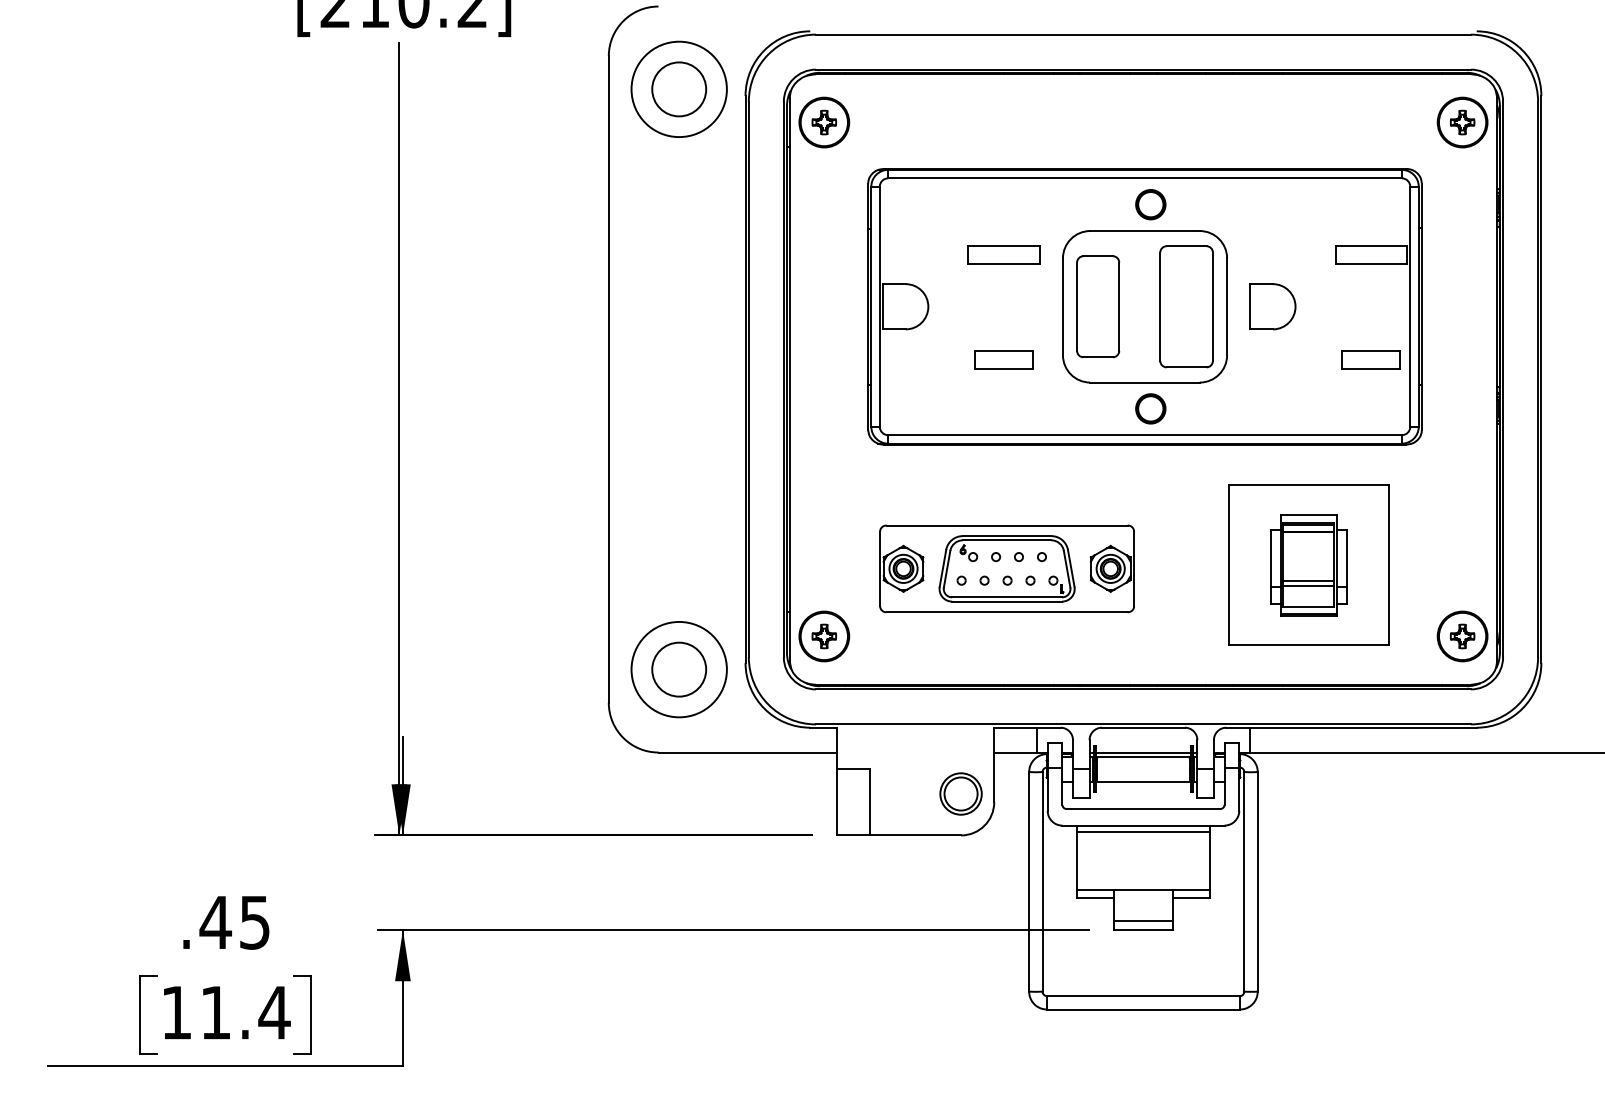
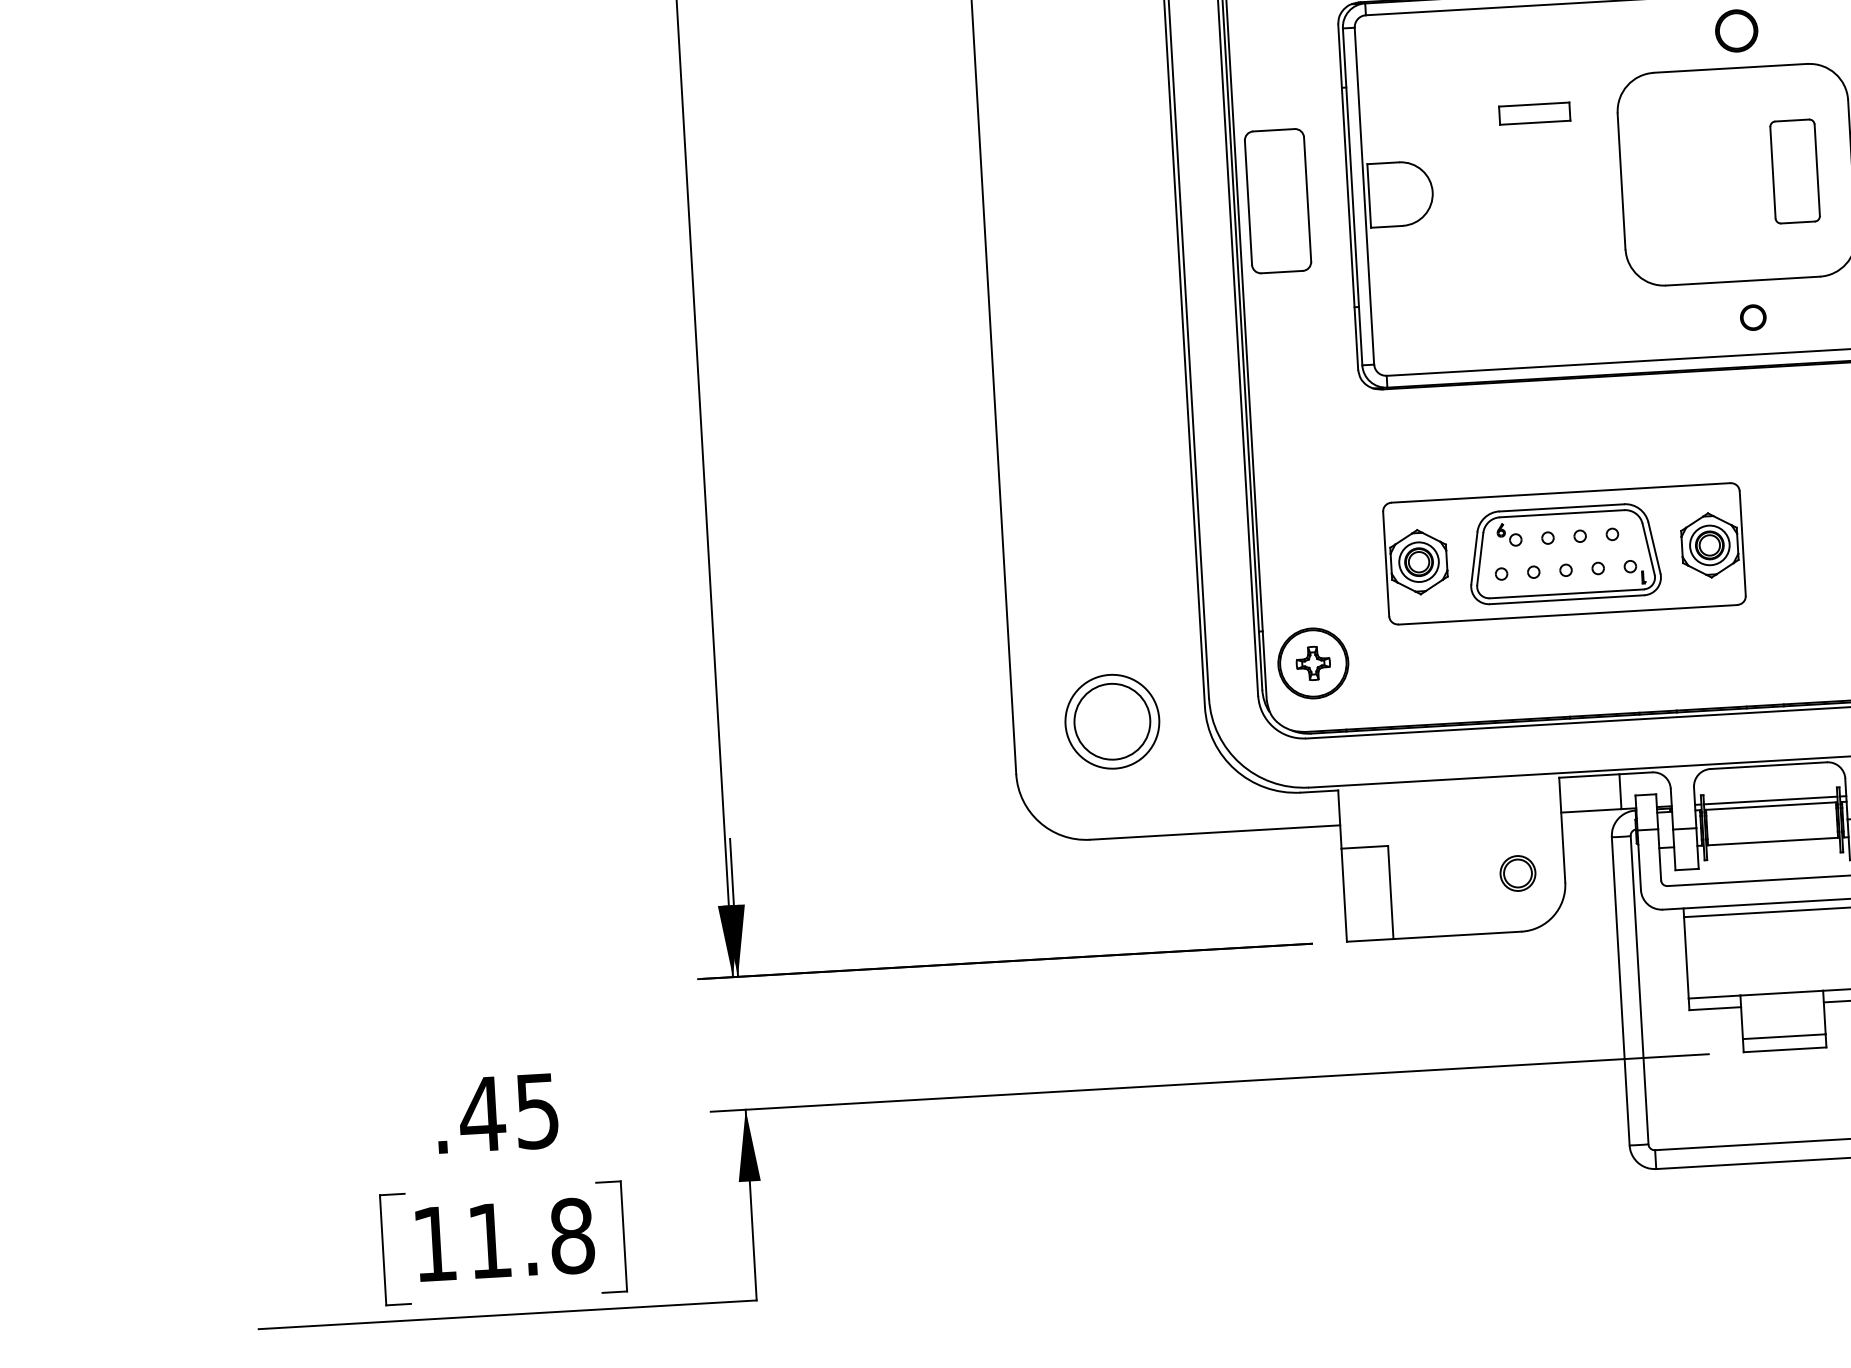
part: (1003, 254) -> (1533, 112), size x0.7
part: (1098, 306) -> (1278, 200), moved
part: (1186, 306) -> (1794, 171), size x0.6
part: (1003, 359) -> (1542, 260), removed
part: (1150, 408) -> (1752, 317), size x0.6
circle: (678, 669) -> (1111, 721), size x0.7
part: (960, 793) -> (1517, 872), size x0.6
text: (274, 1012) -> (572, 1235), 11.4 -> 11.8

